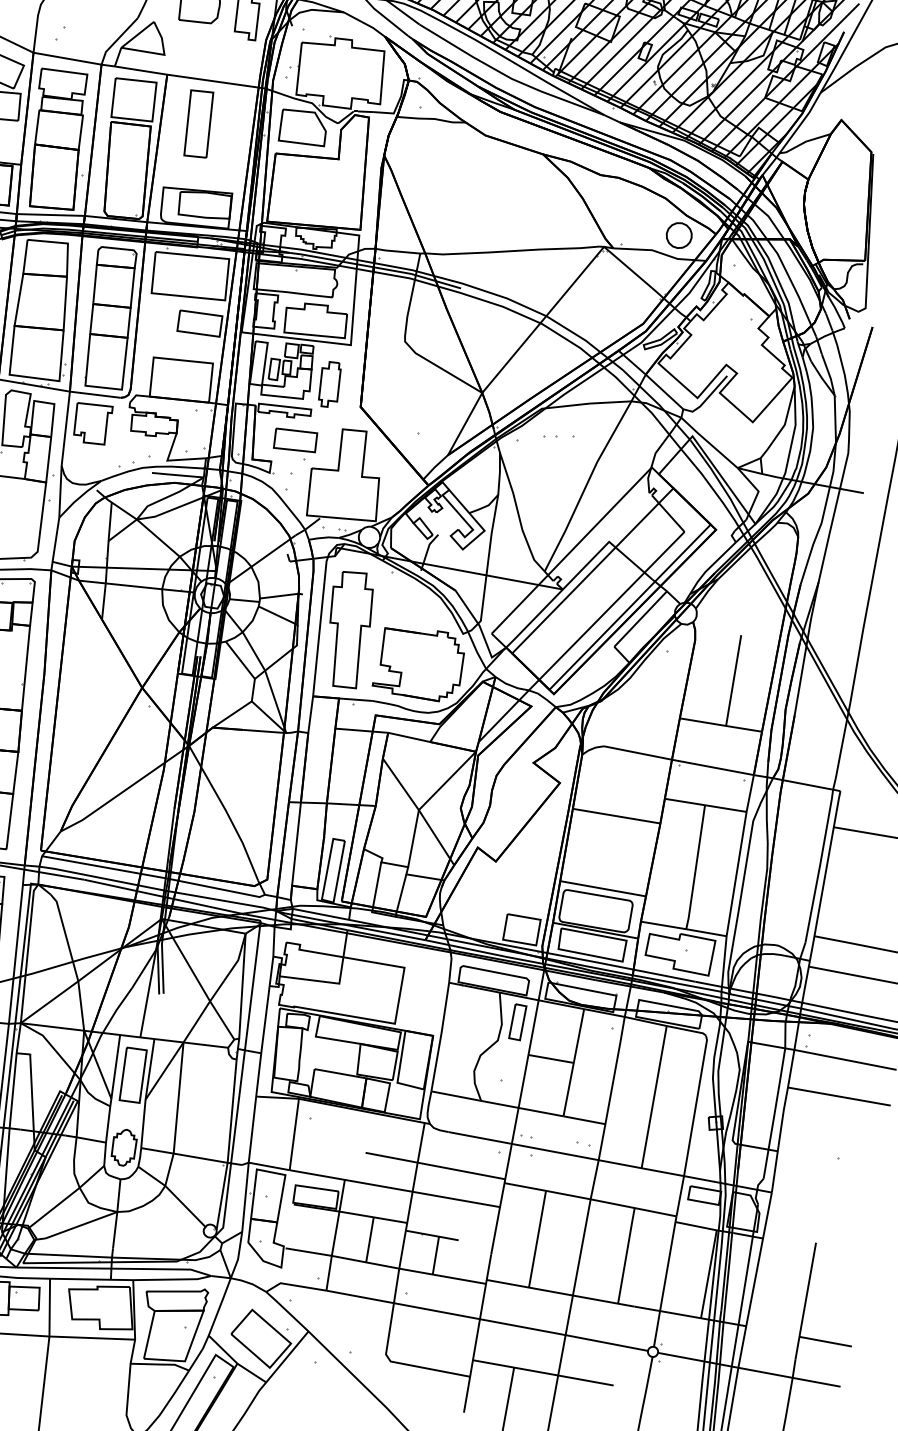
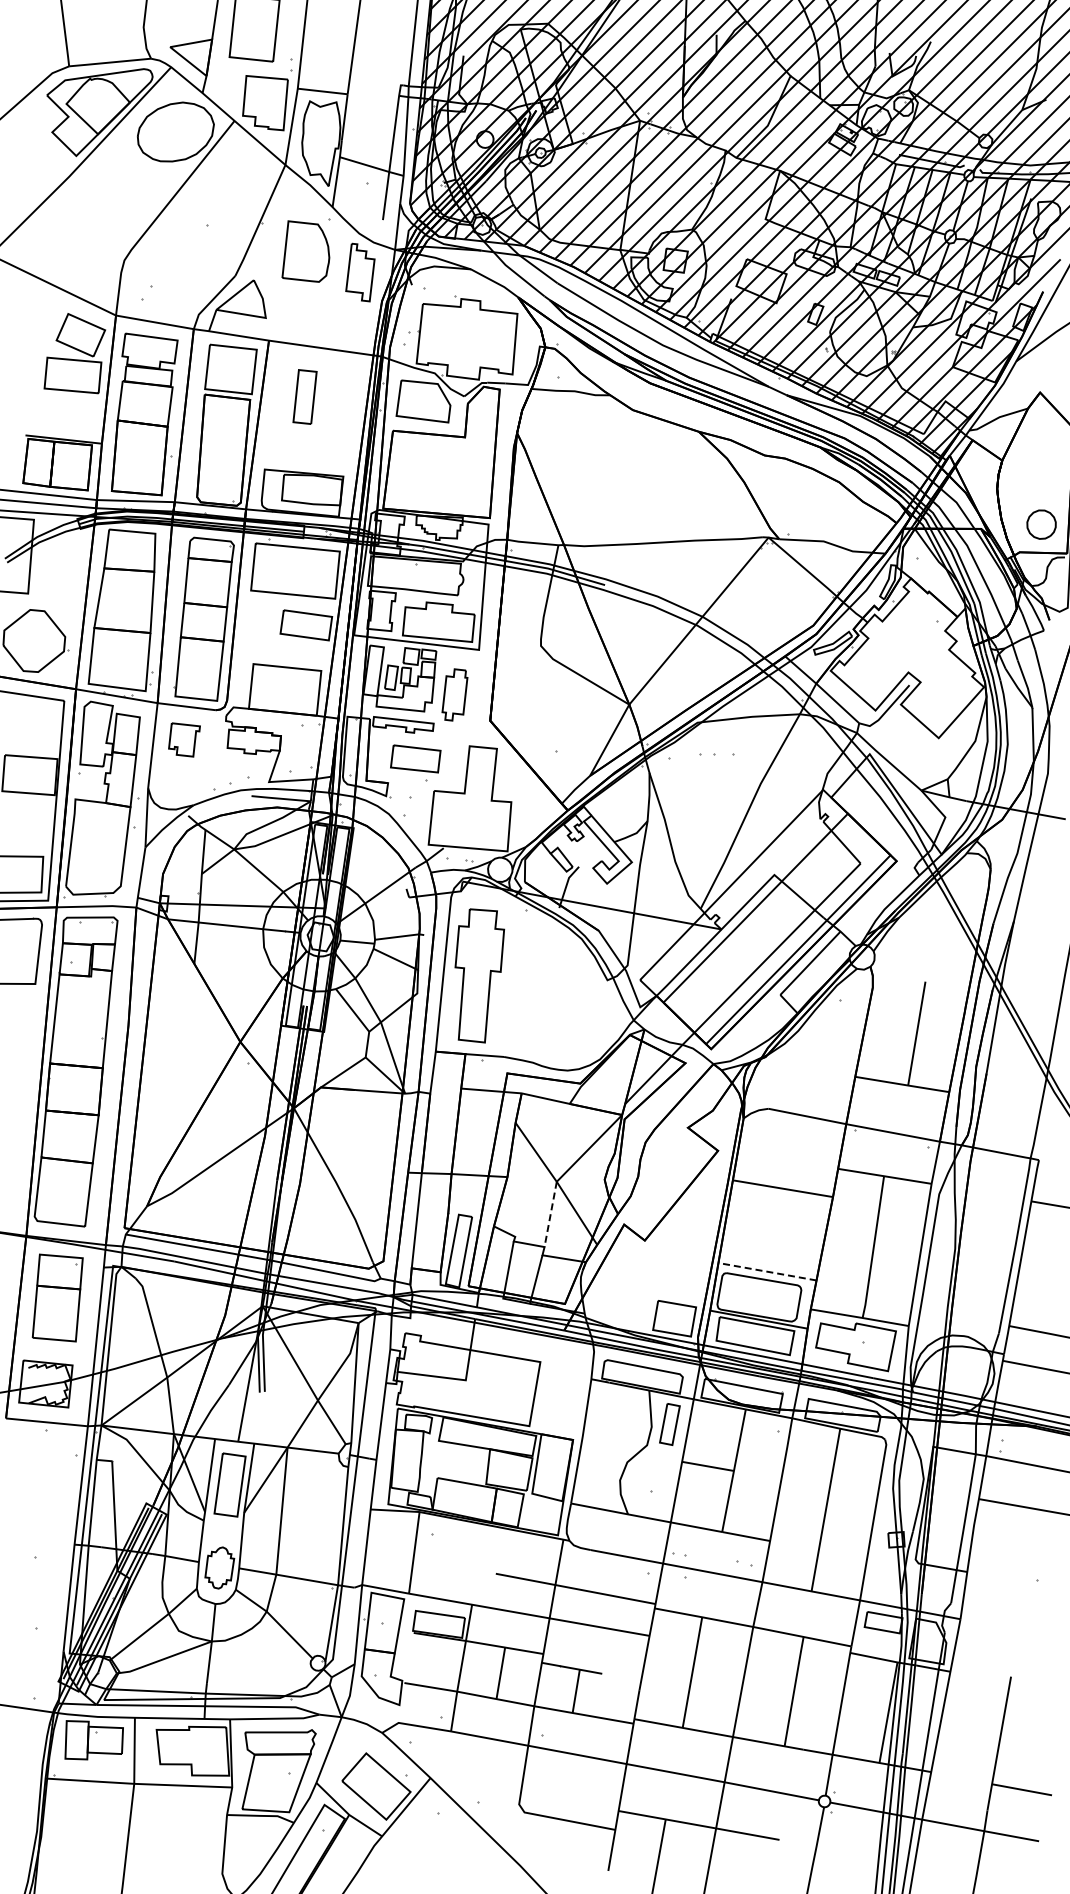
part: (198, 123) -> (304, 396), size x0.7
part: (679, 235) -> (1041, 524), moved
part: (93, 423) -> (184, 739), size x0.7
part: (418, 664) -> (556, 1015), removed
line: (413, 838) -> (550, 1214), solid -> dashed
line: (603, 888) -> (767, 1271), solid -> dashed

